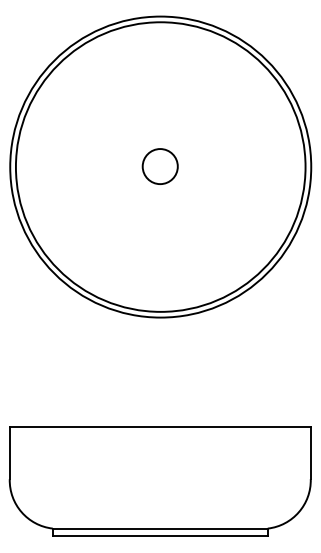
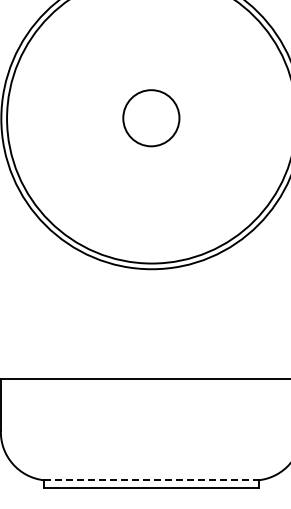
circle: (159, 166) -> (150, 118), size x1.6
line: (160, 528) -> (151, 480), solid -> dashed

